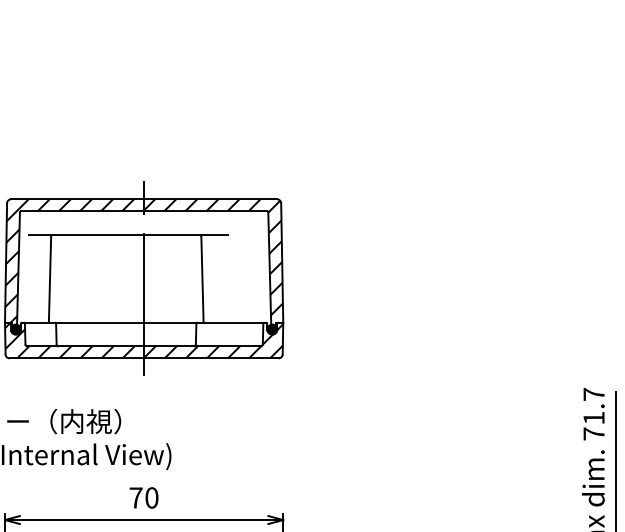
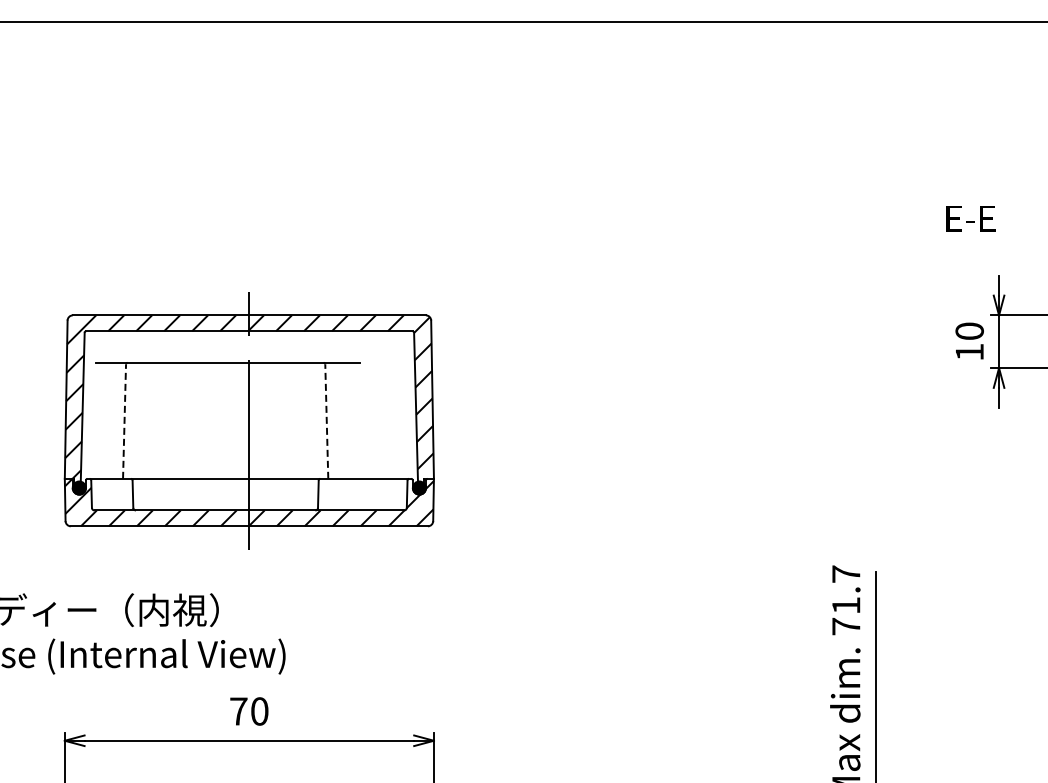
line: (49, 279) -> (124, 421), solid -> dashed
line: (202, 279) -> (326, 421), solid -> dashed

